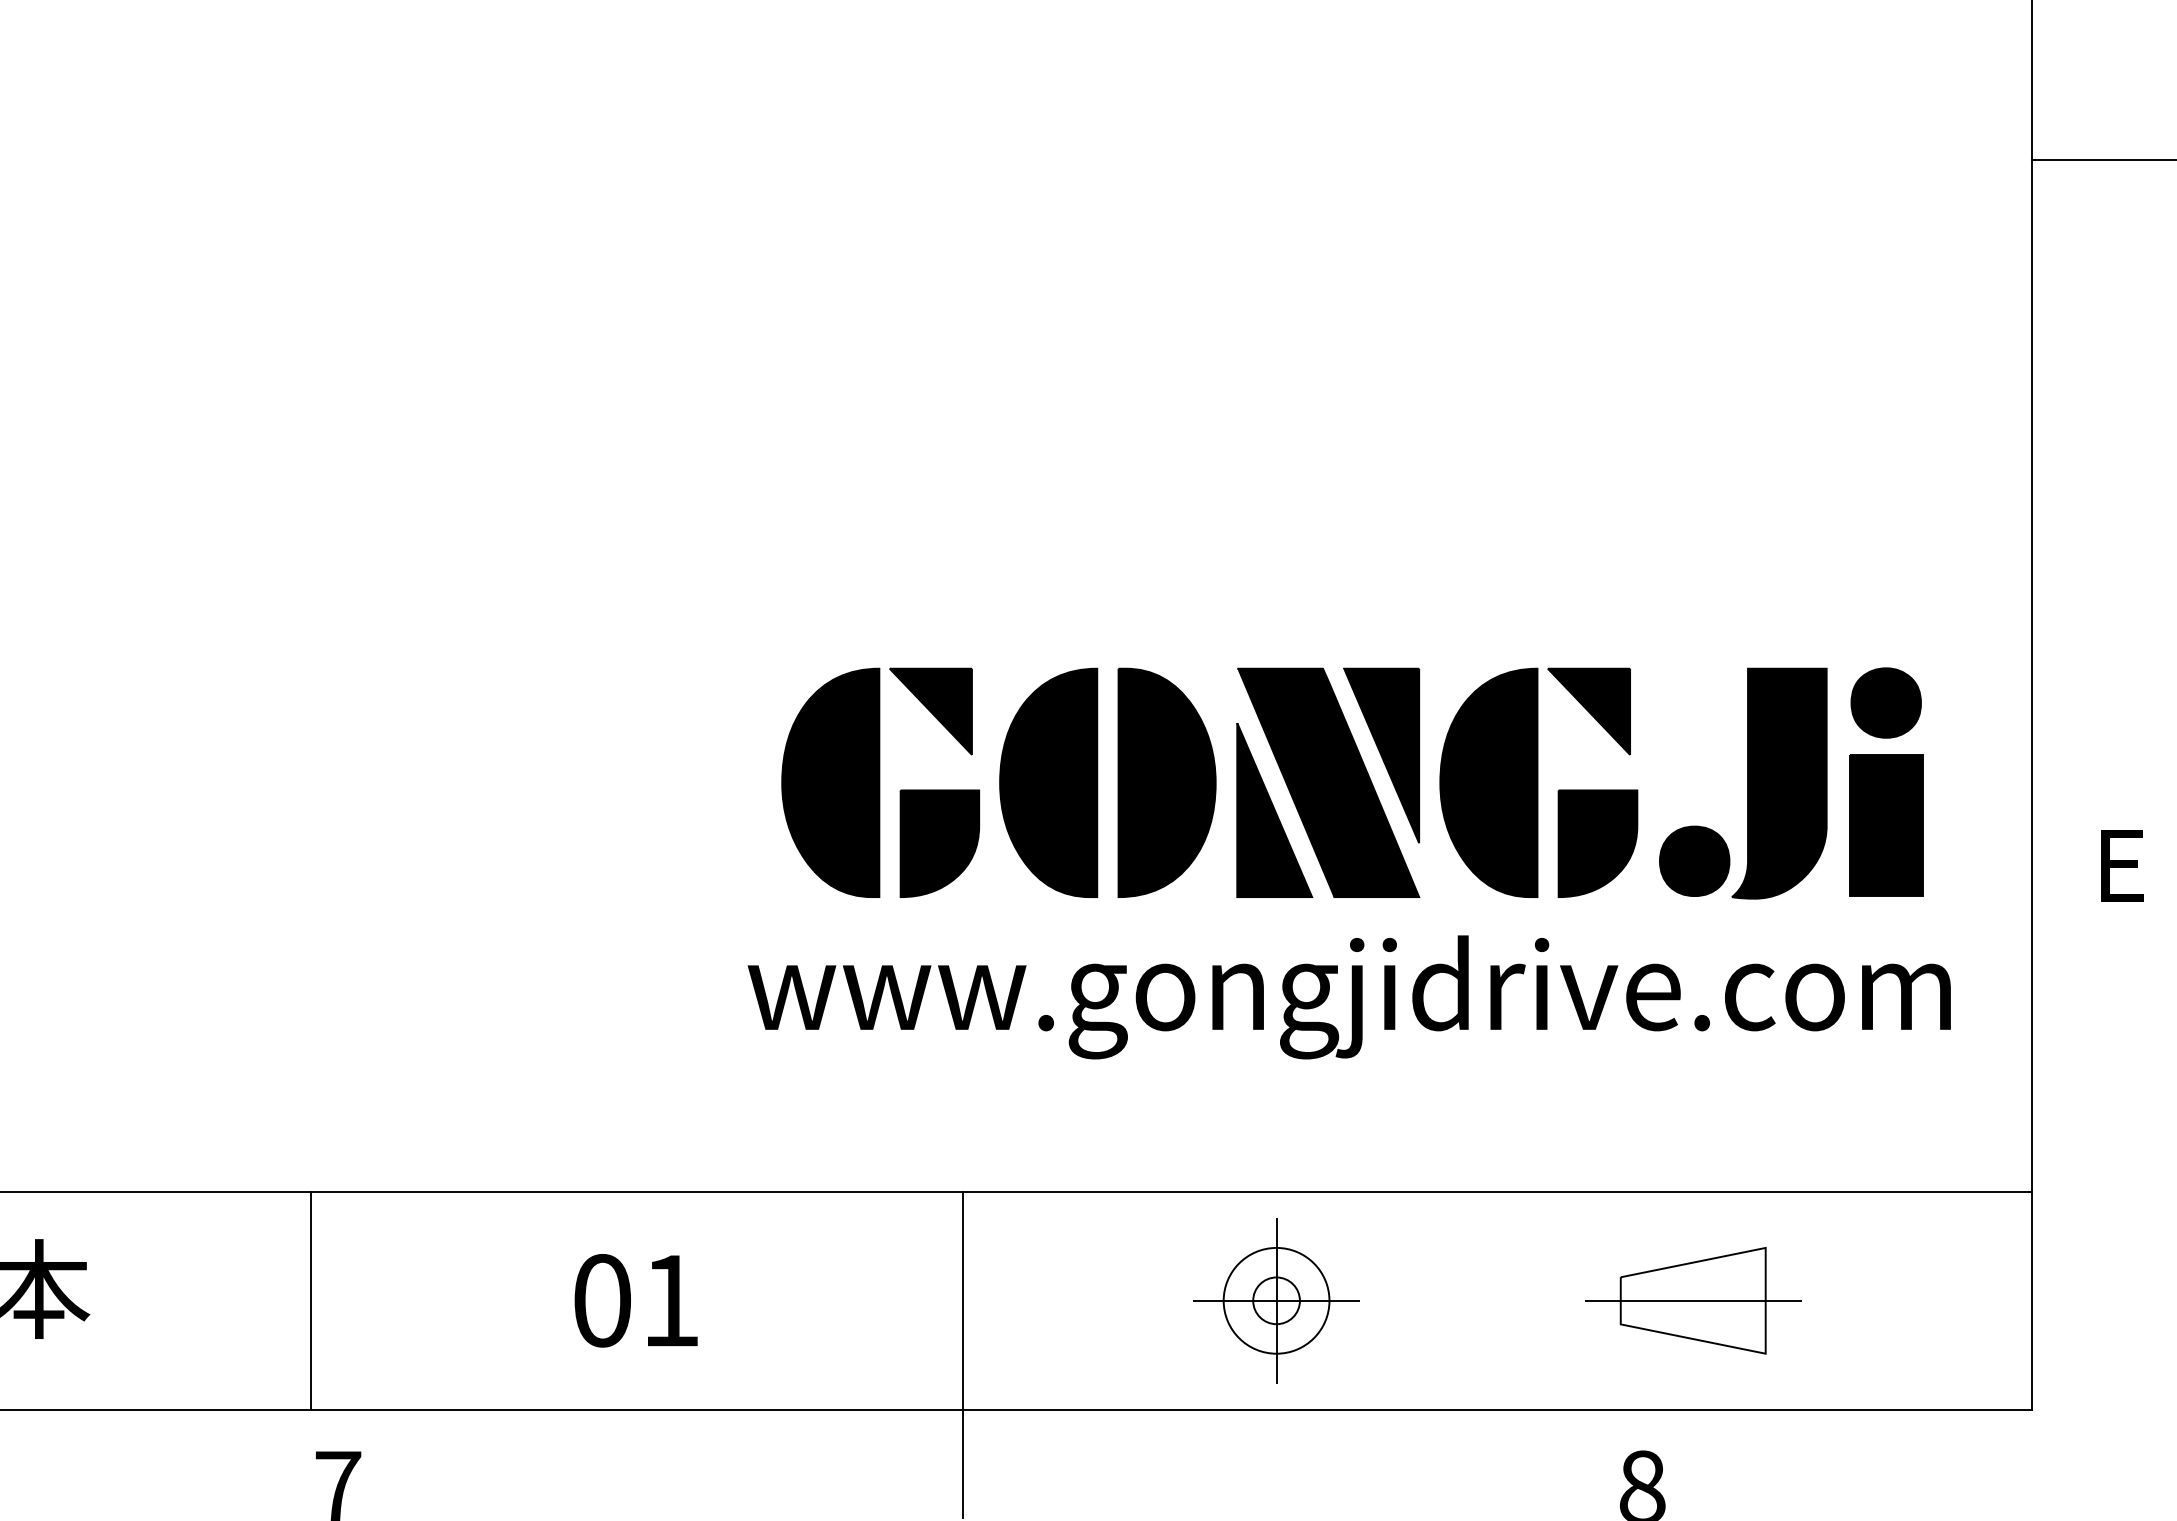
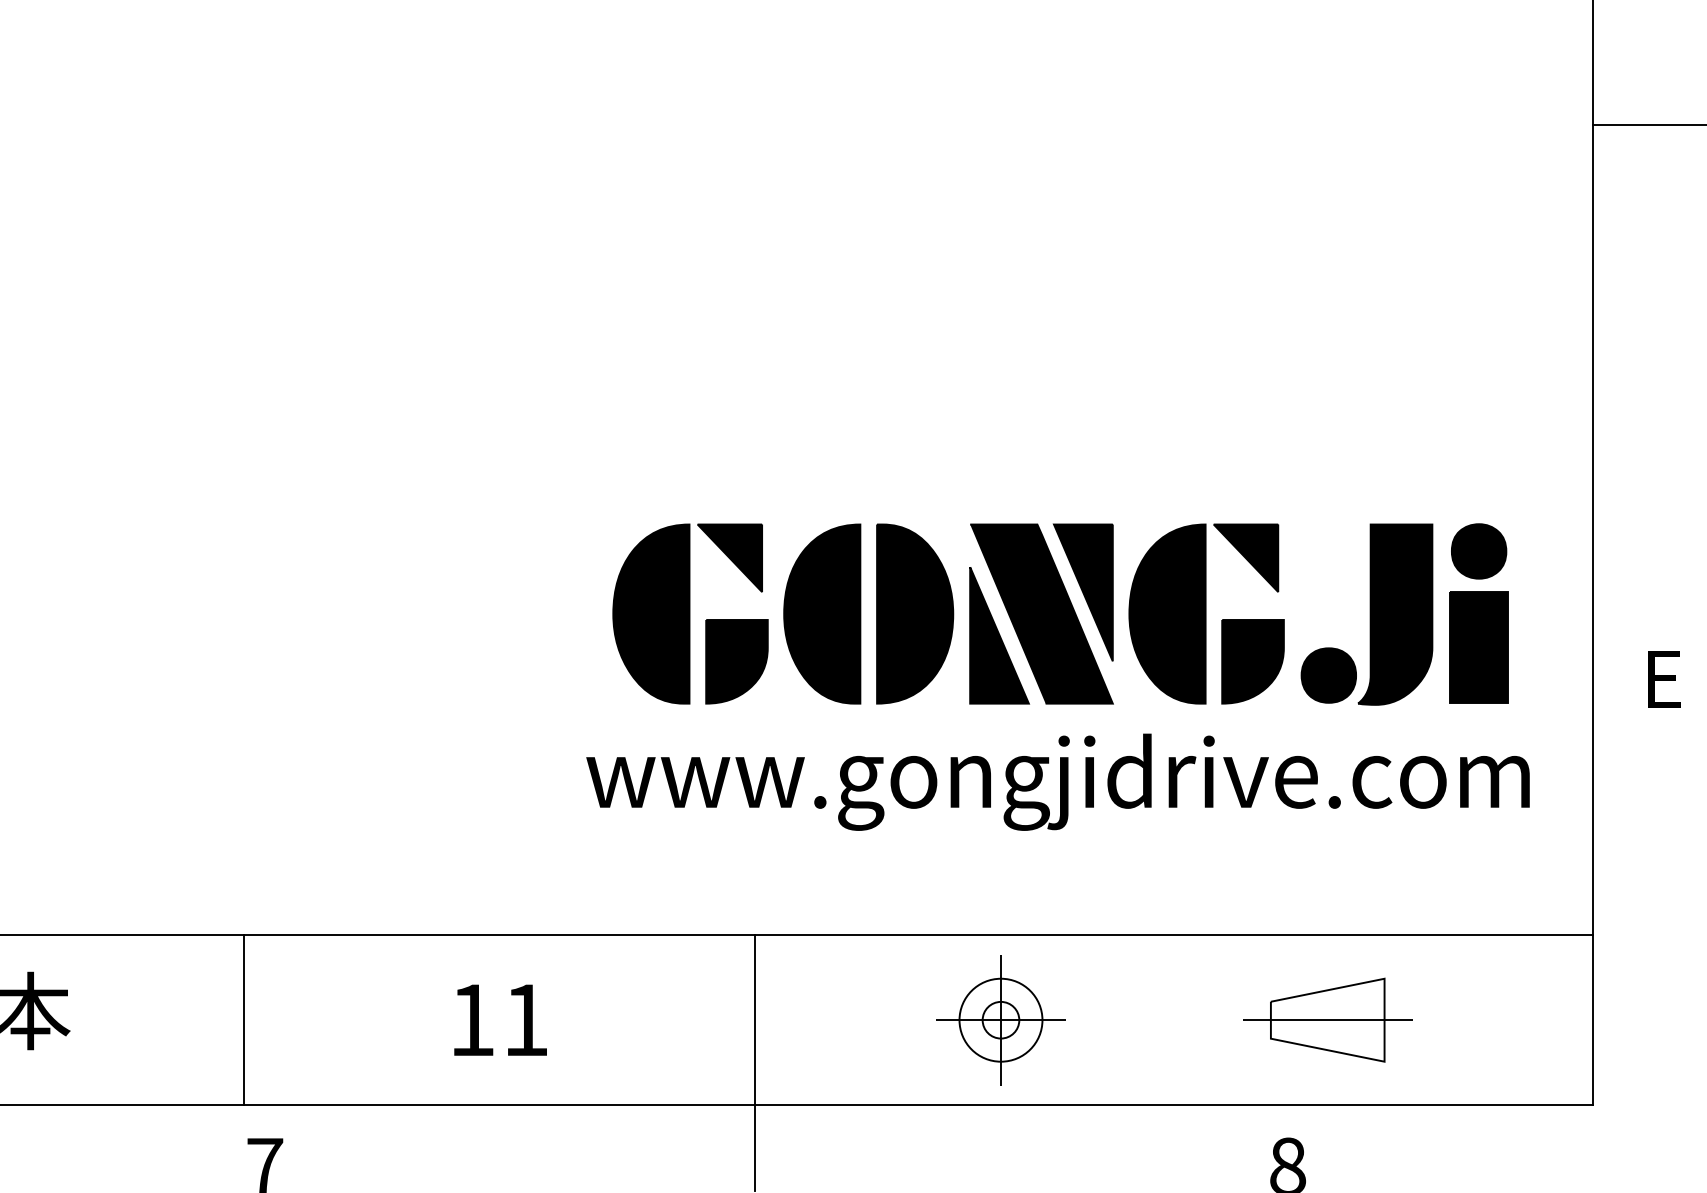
text: (602, 1300) -> (472, 1019), 01 -> 11

